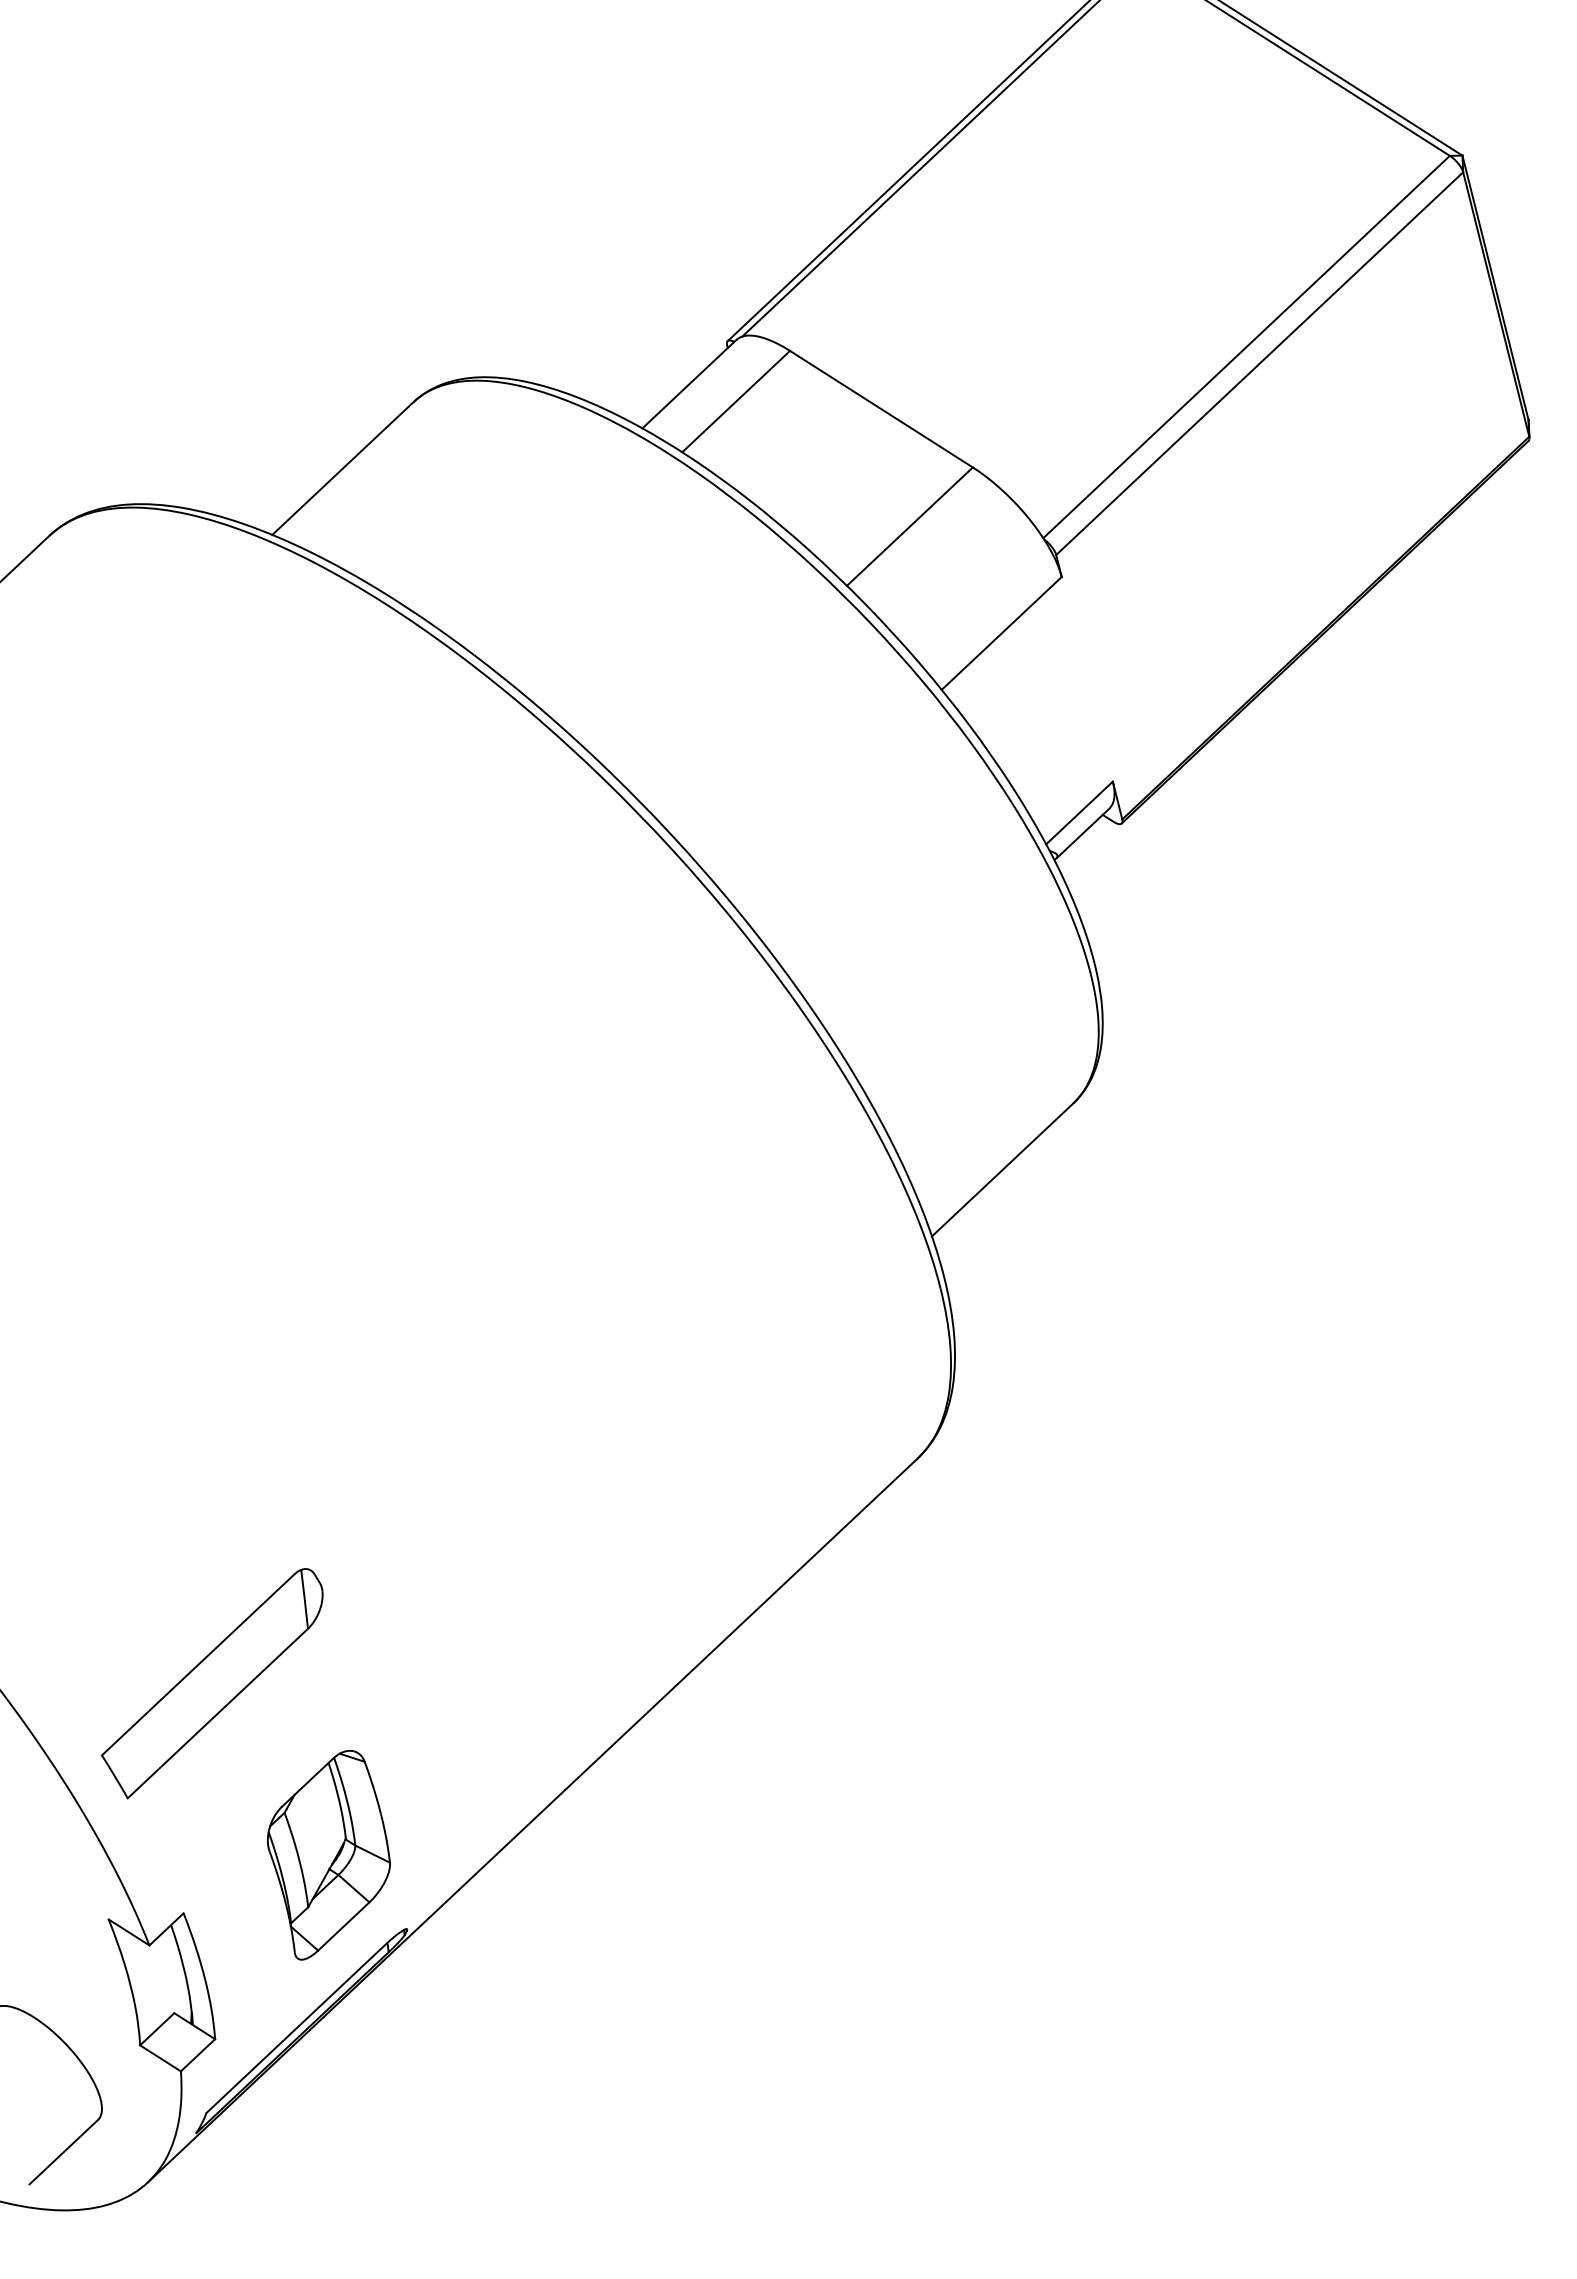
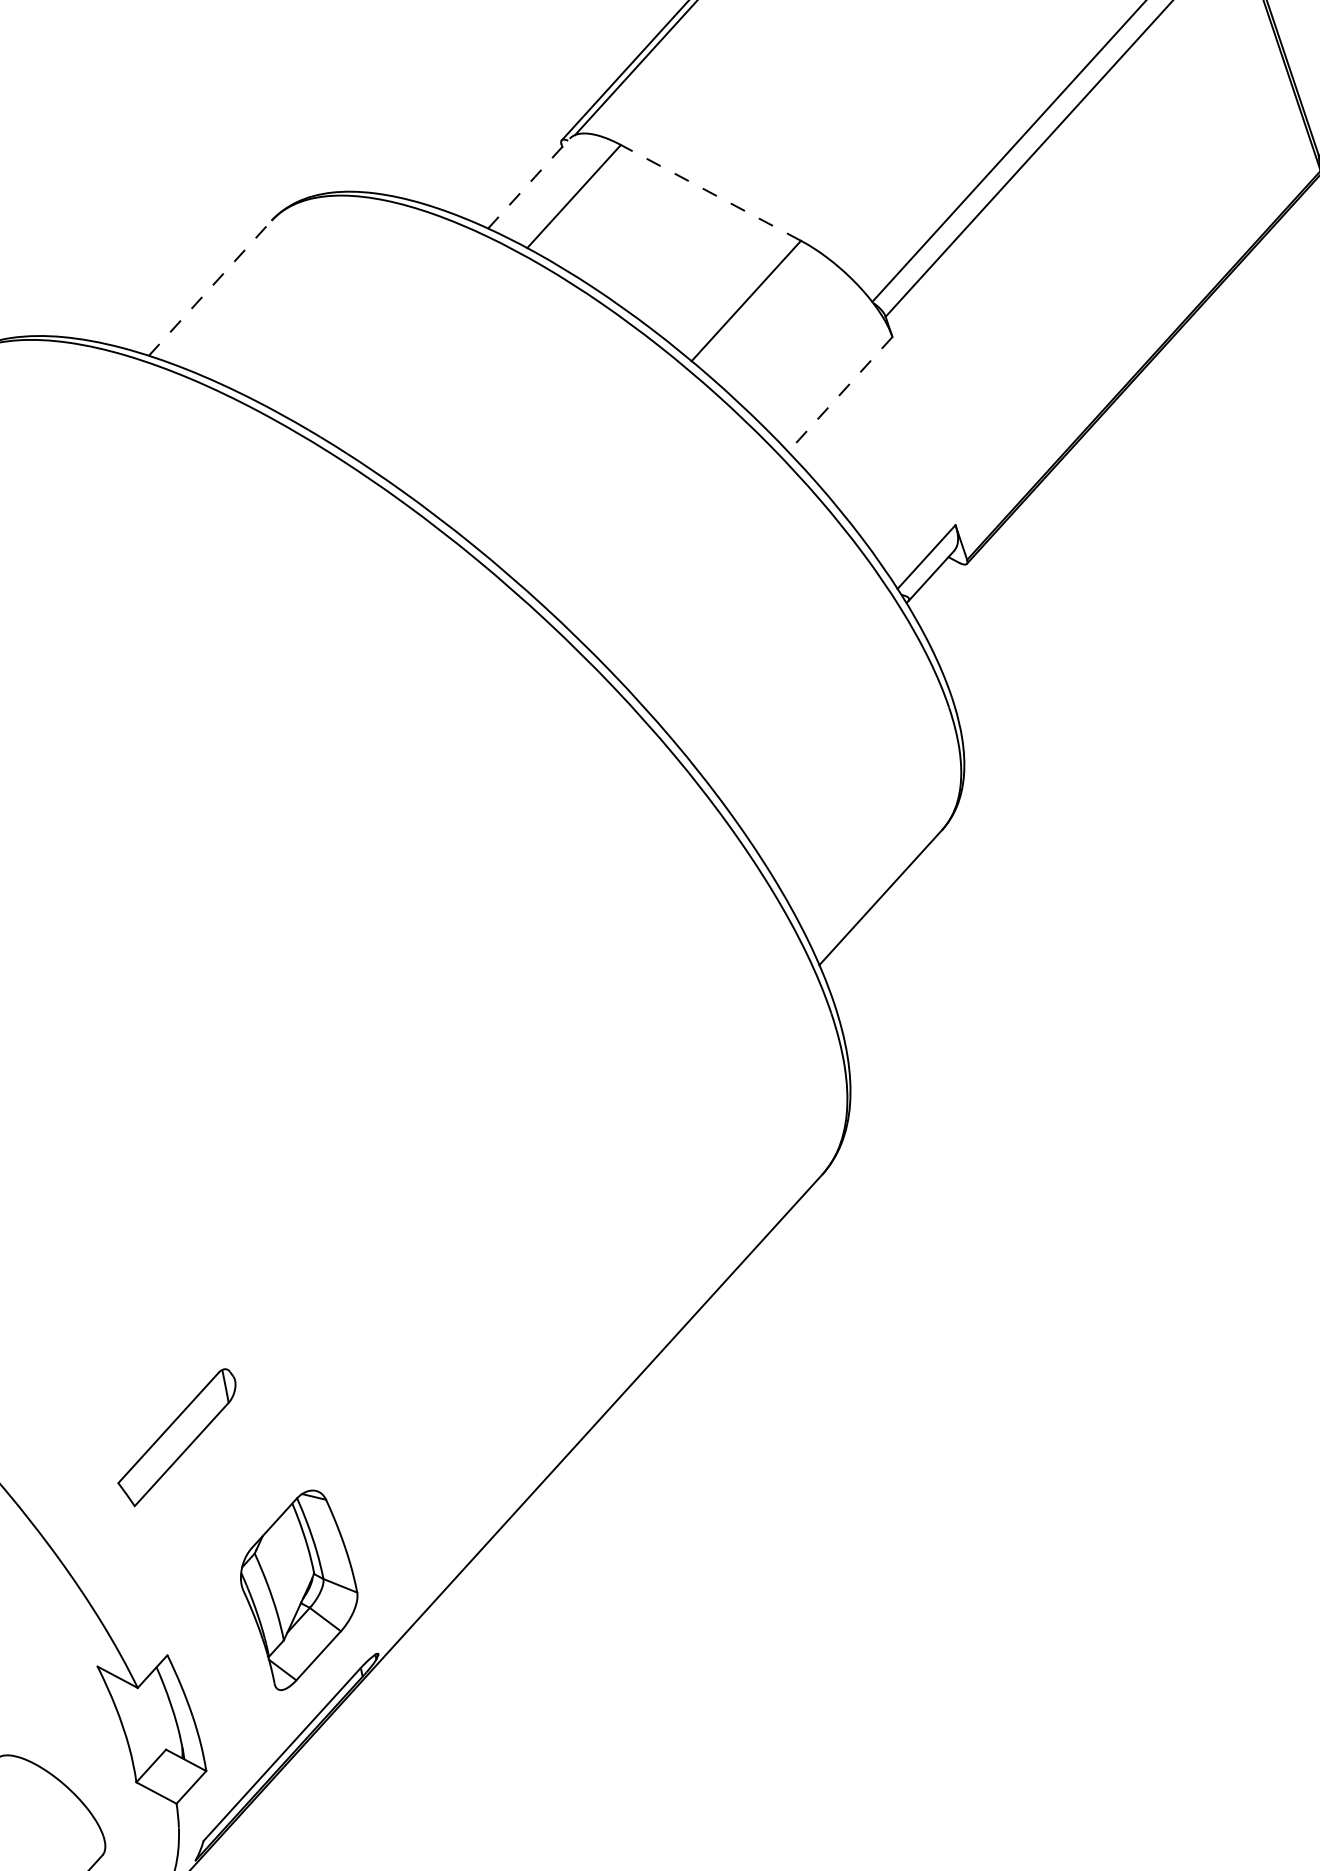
line: (689, 384) -> (529, 183), solid -> dashed
line: (881, 408) -> (710, 192), solid -> dashed
line: (343, 468) -> (210, 288), solid -> dashed
line: (1001, 633) -> (840, 394), solid -> dashed
part: (211, 1683) -> (176, 1437), size x0.6

